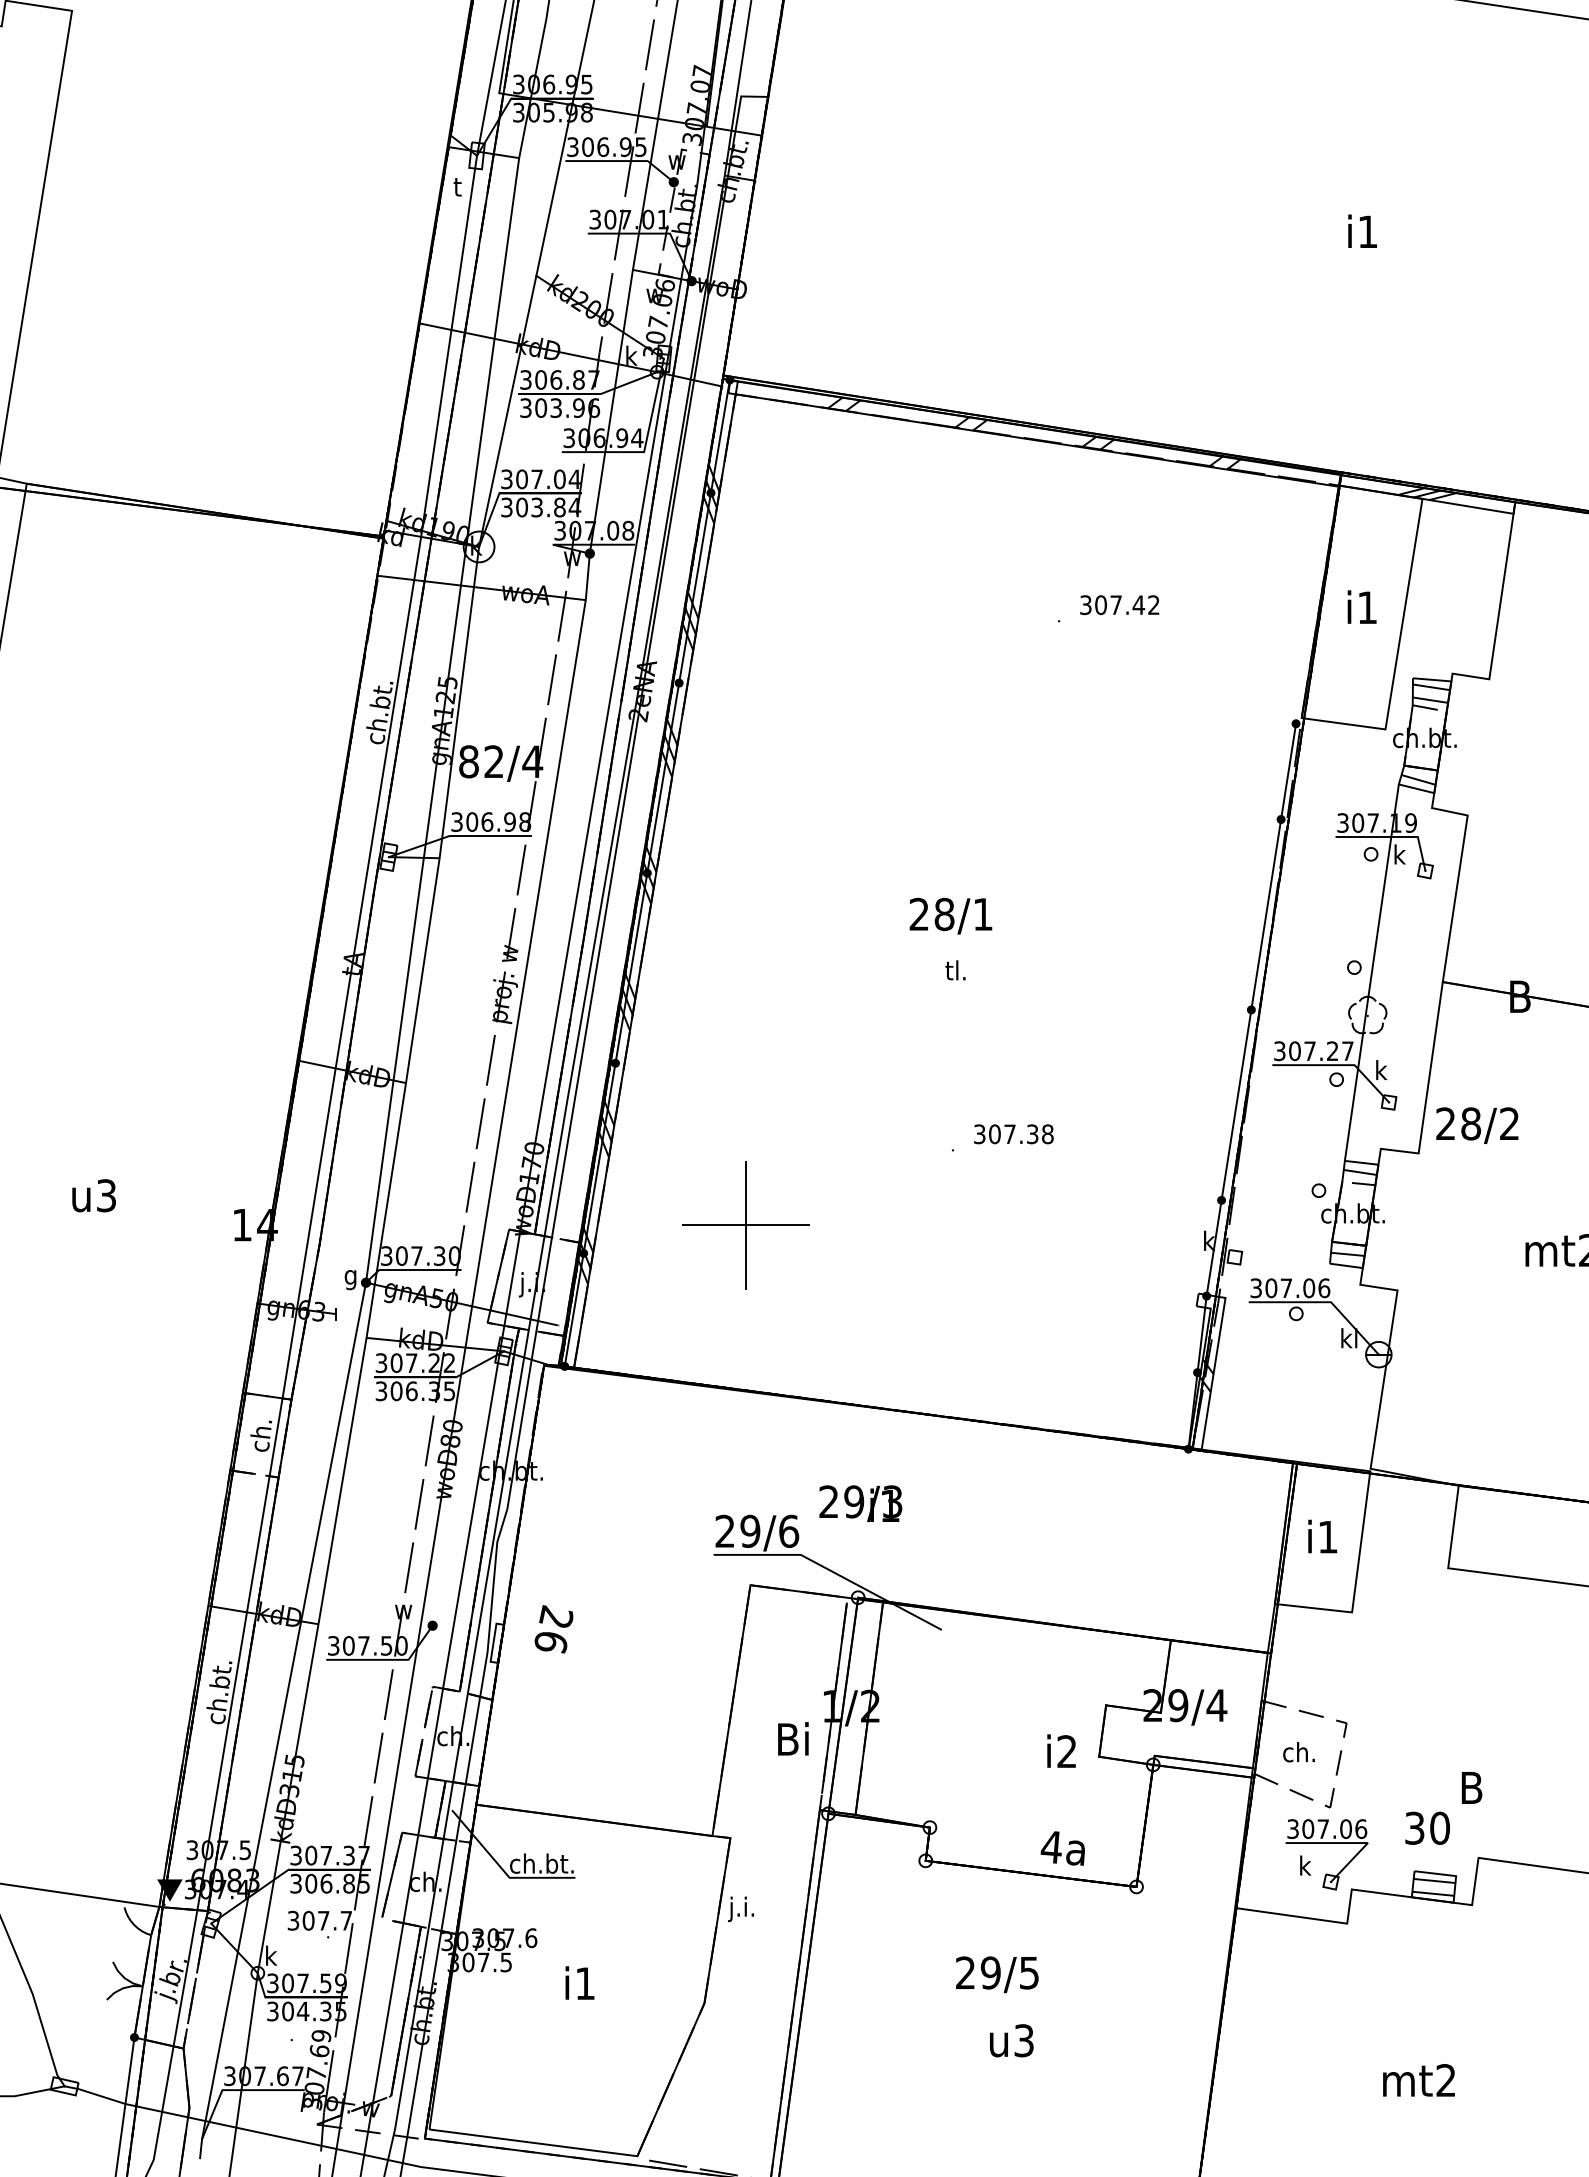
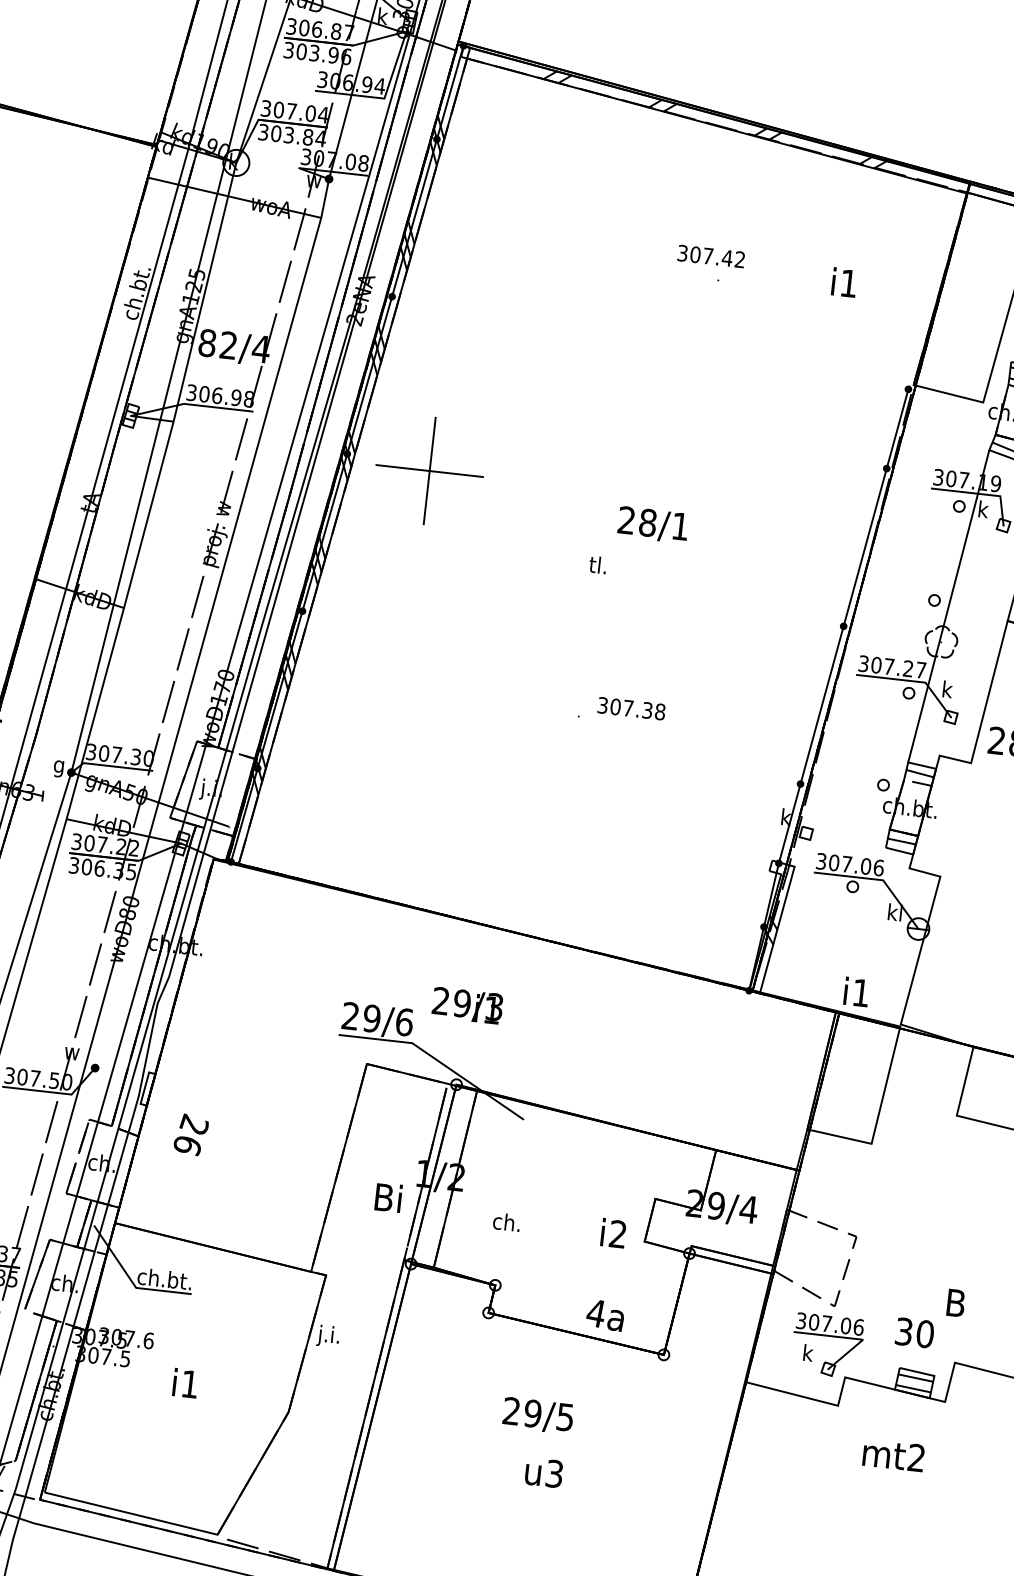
text: (1119, 605) -> (711, 256), moved
text: (1361, 606) -> (843, 281), moved
text: (950, 915) -> (652, 524), moved
part: (745, 1225) -> (429, 471), moved
text: (1322, 1536) -> (856, 991), moved
text: (553, 1629) -> (190, 1134), moved
text: (1298, 1752) -> (506, 1222), moved
text: (1418, 2080) -> (893, 1455), moved

